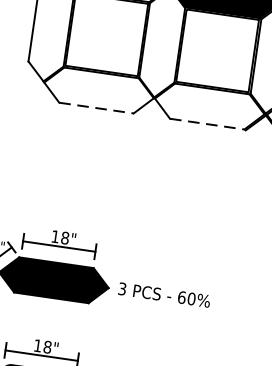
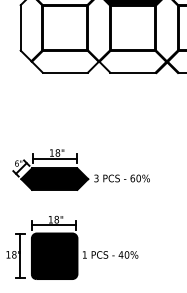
line: (96, 107) -> (65, 72), dashed -> solid
line: (206, 123) -> (132, 72), dashed -> solid

